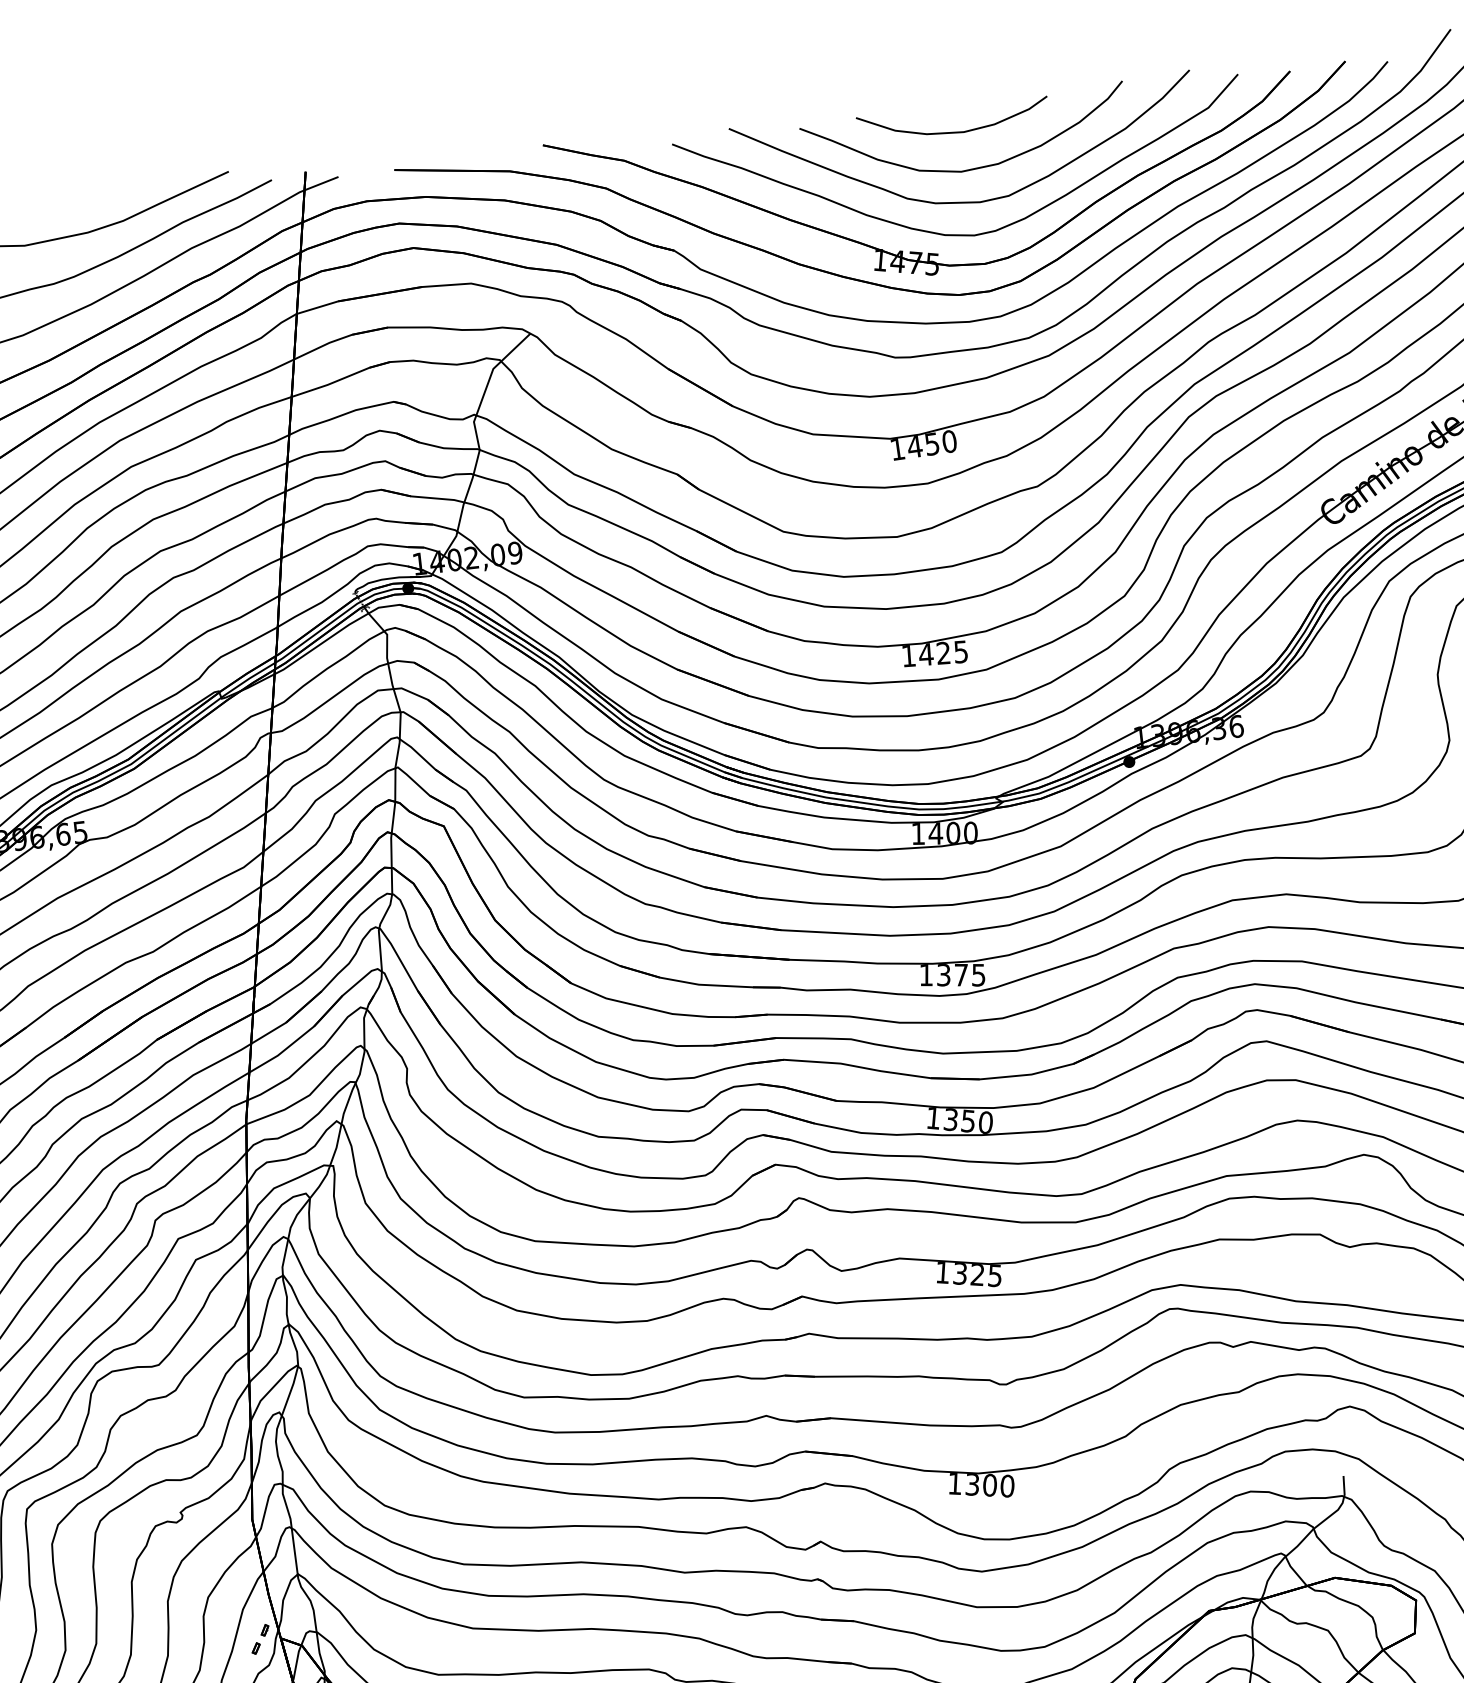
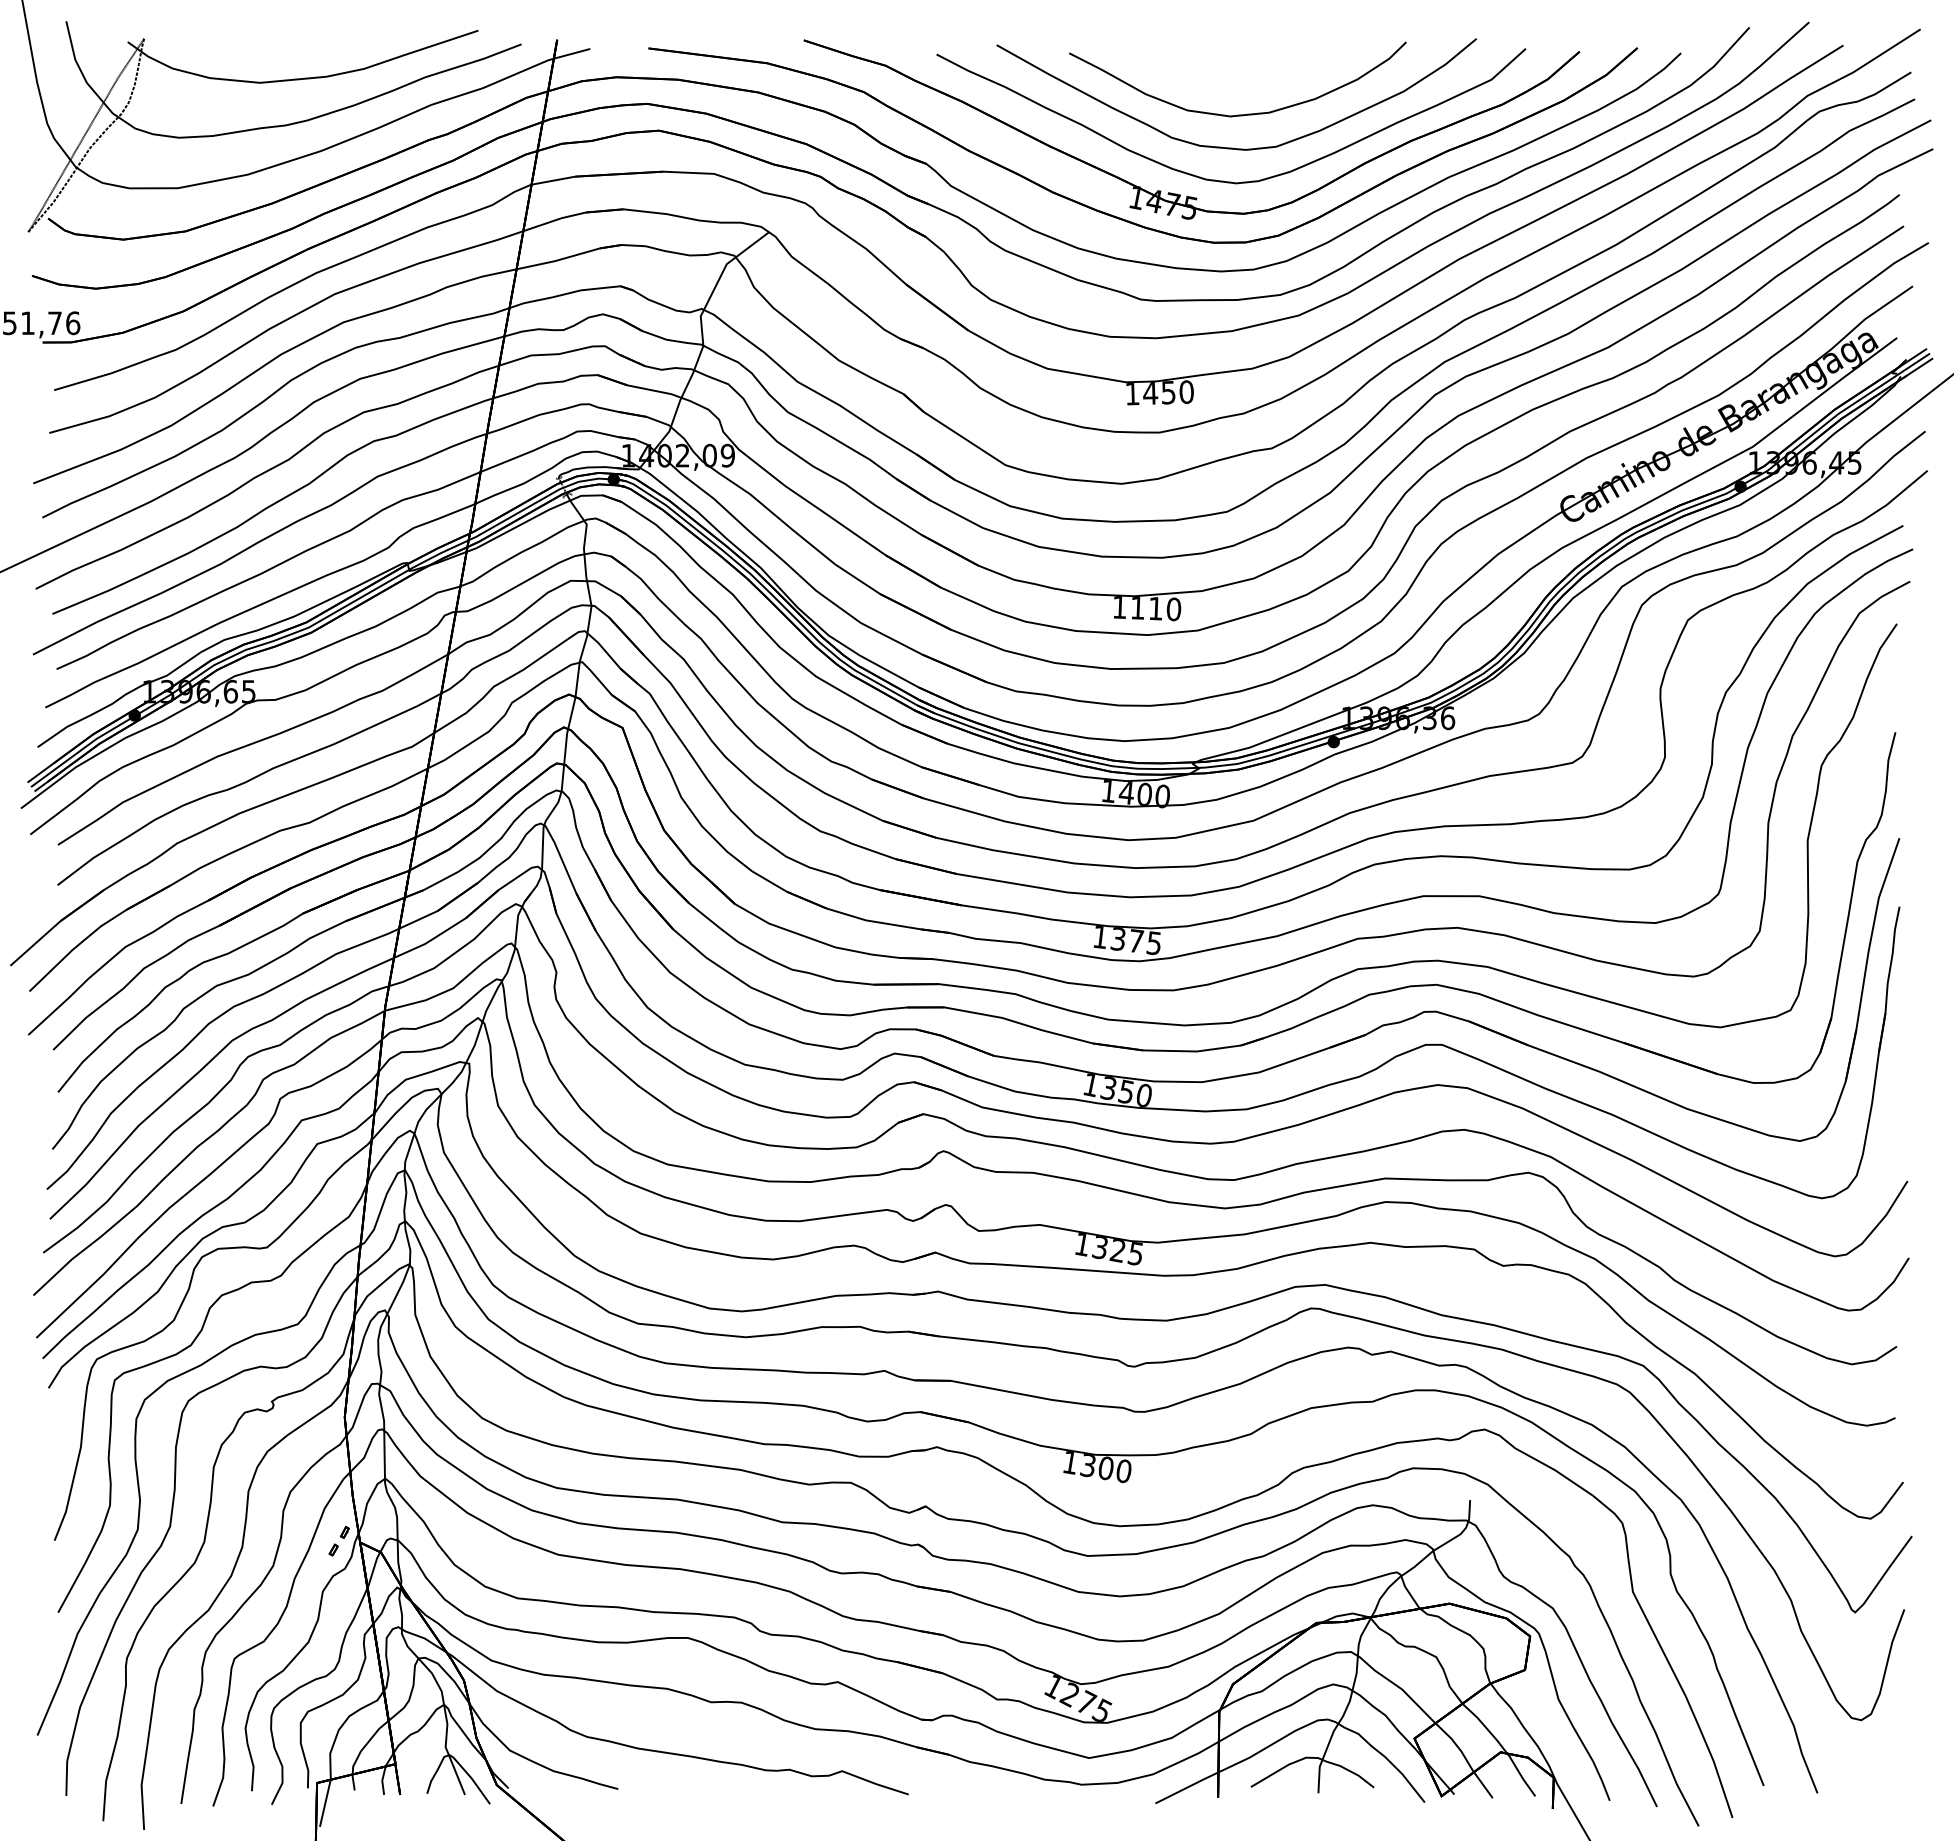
curve: (953, 131) -> (1227, 74), removed
text: (943, 653) -> (1155, 608), 1425 -> 1110

